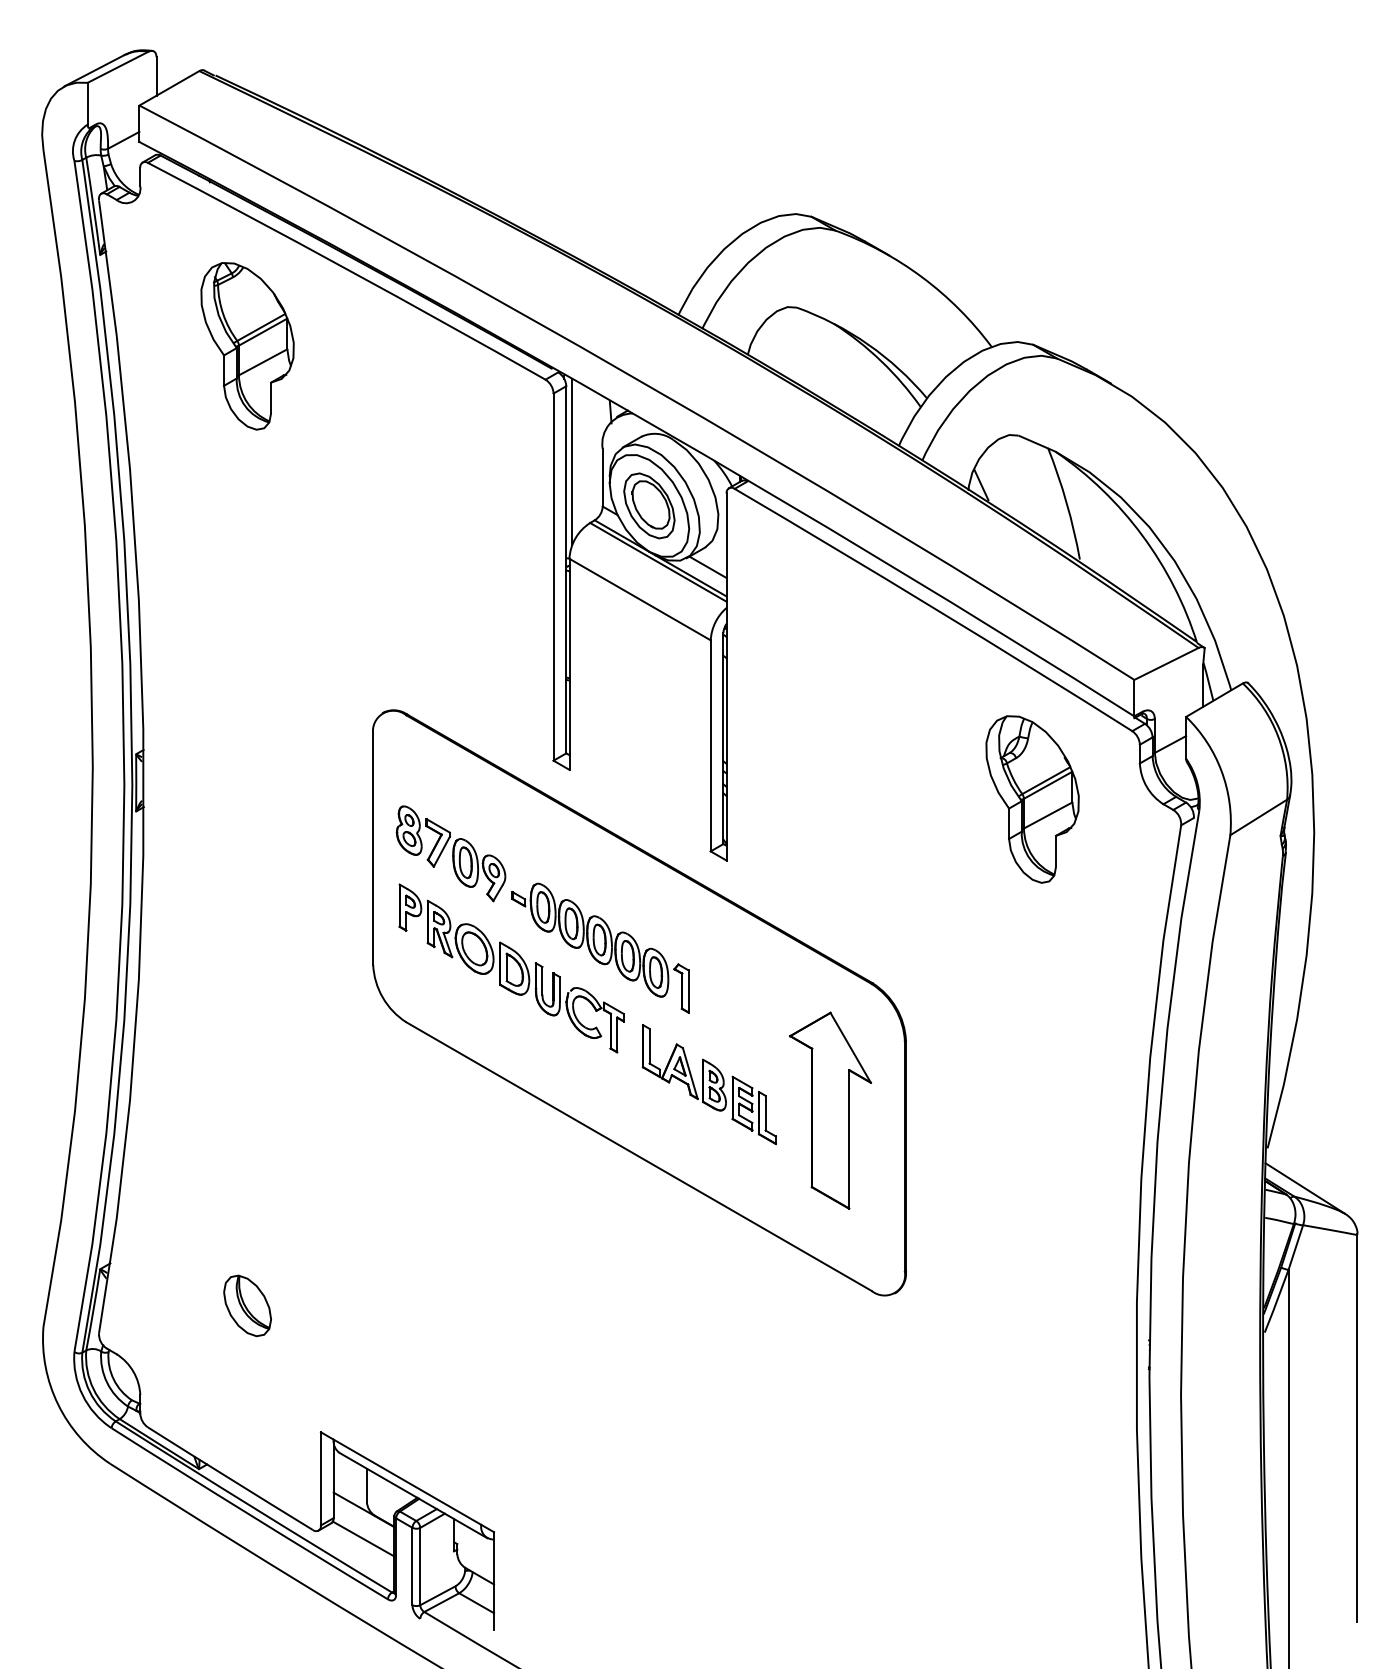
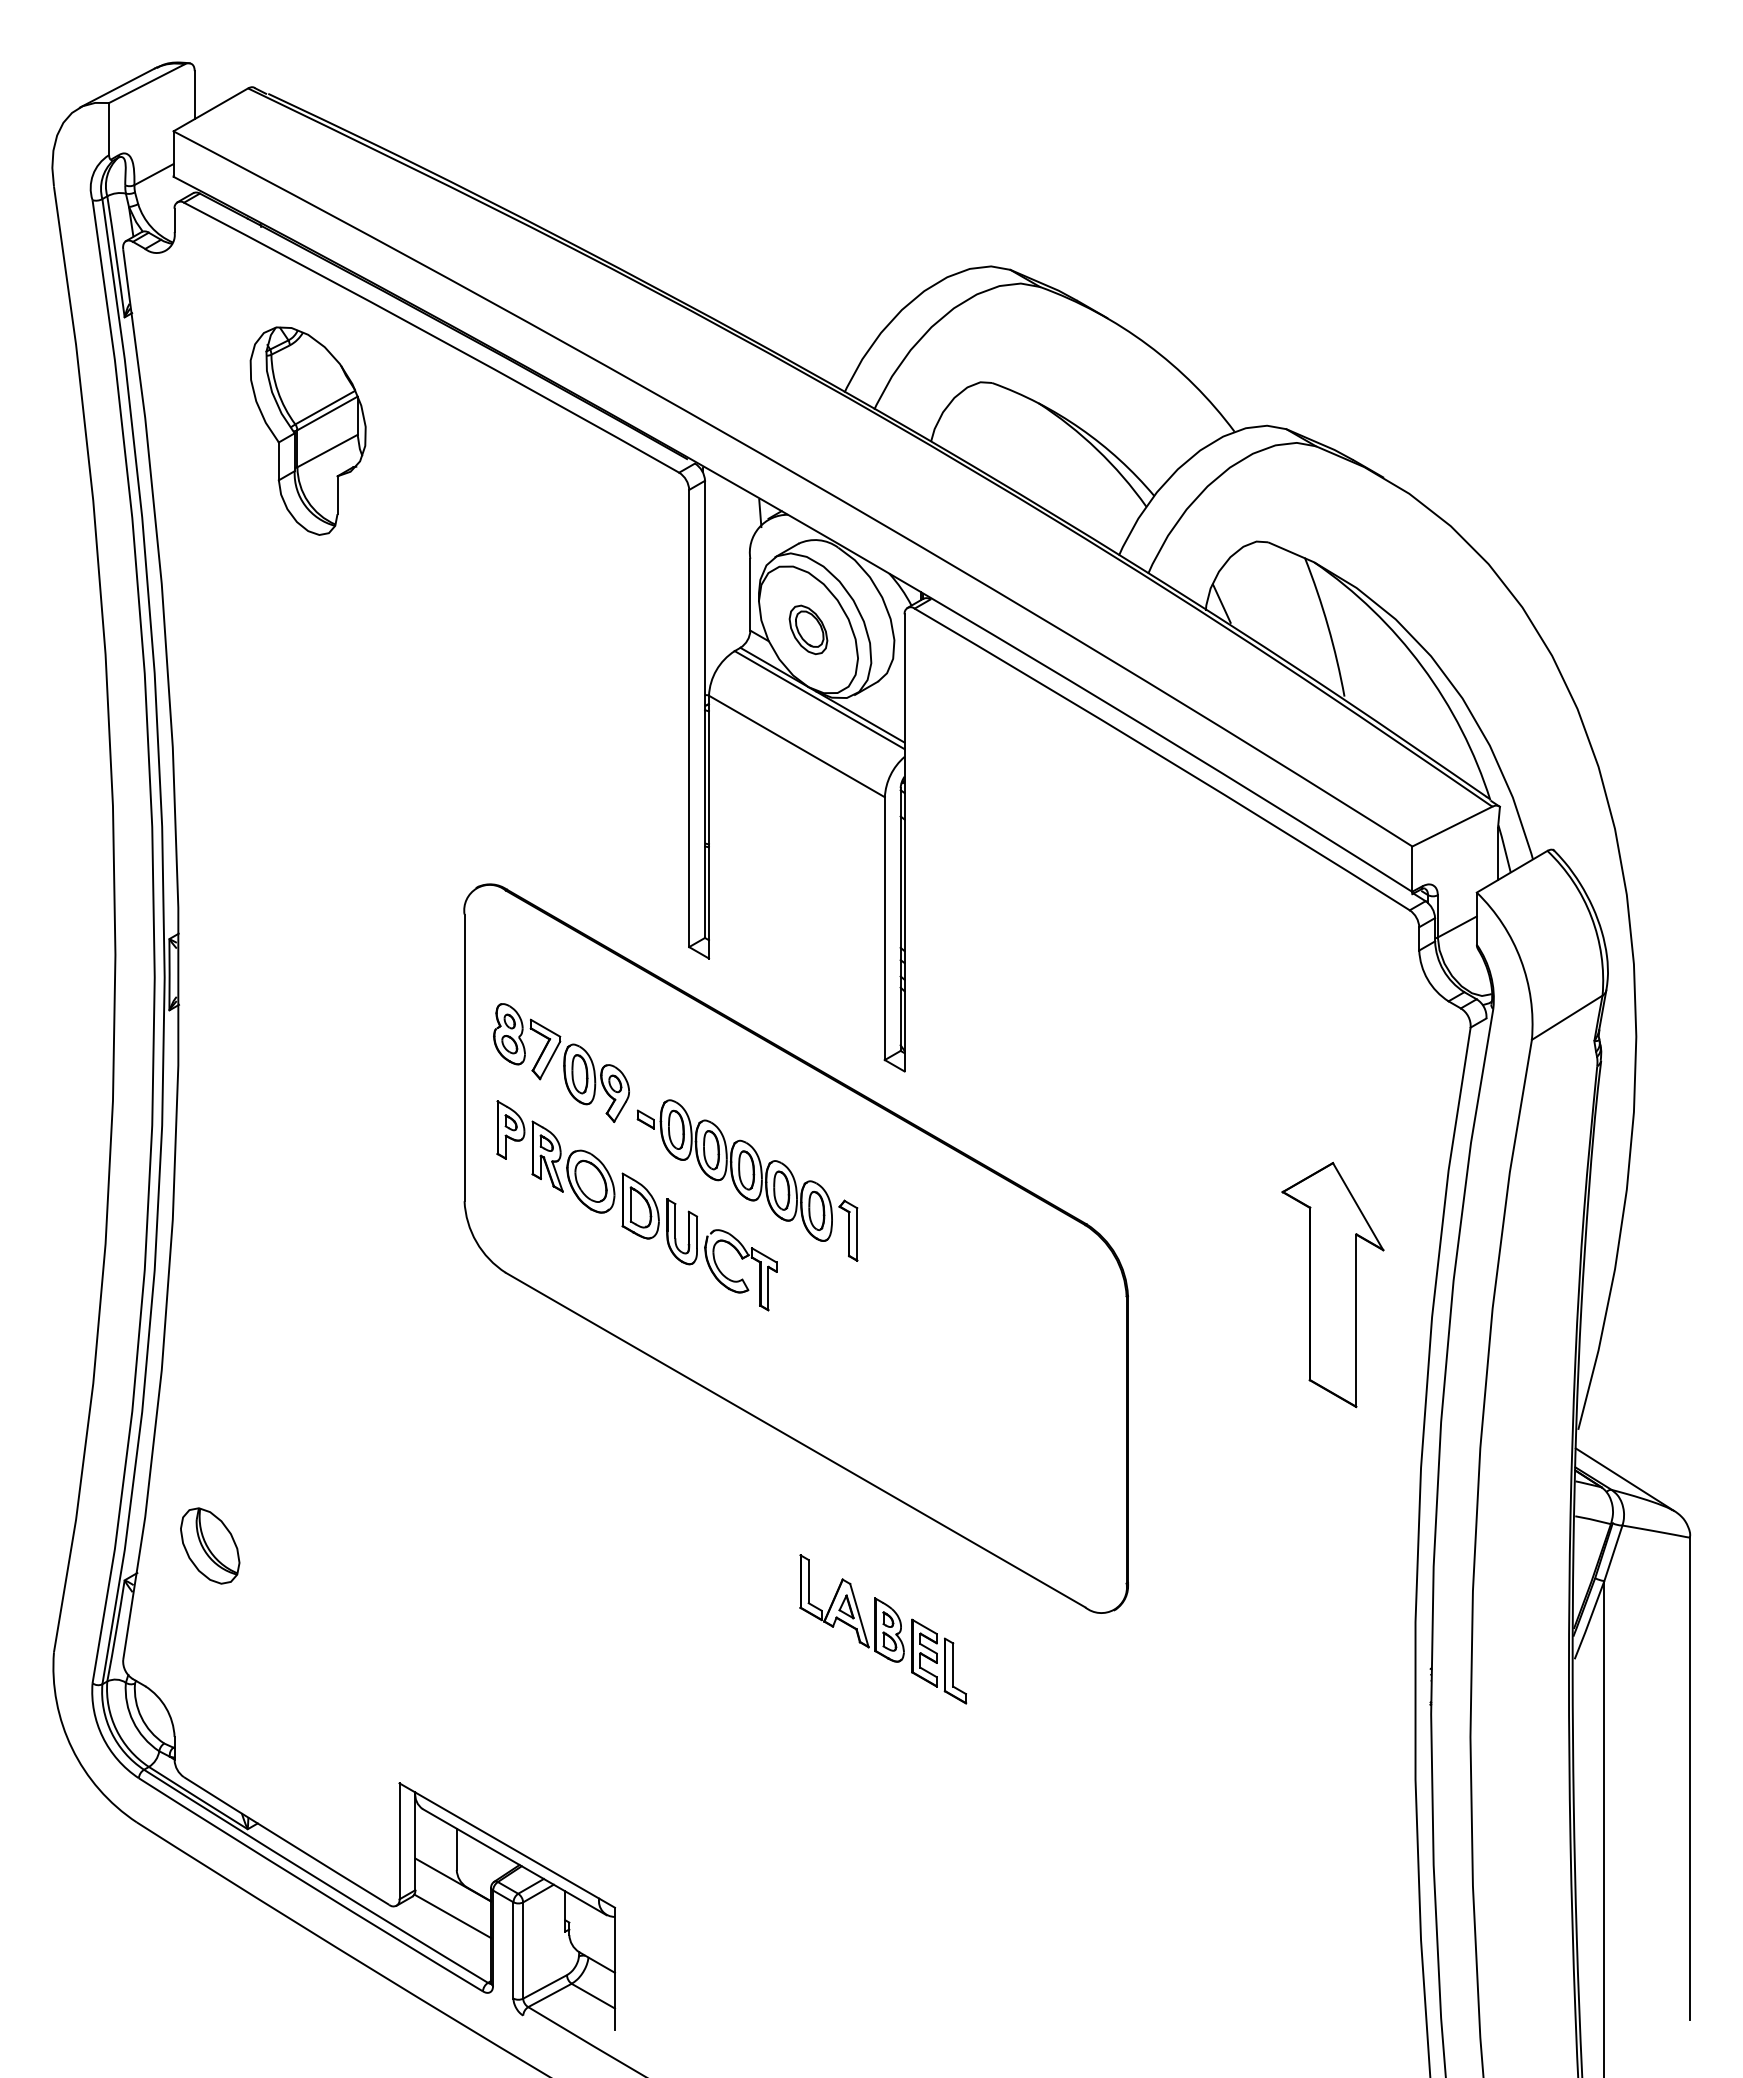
line: (572, 461) -> (712, 574), removed
part: (649, 505) -> (808, 629), size x0.6
line: (708, 566) -> (881, 705), removed
part: (1032, 799) -> (1285, 995), removed
part: (709, 1084) -> (883, 1629), moved
part: (830, 1110) -> (1332, 1284), moved
part: (247, 1305) -> (210, 1545), moved

